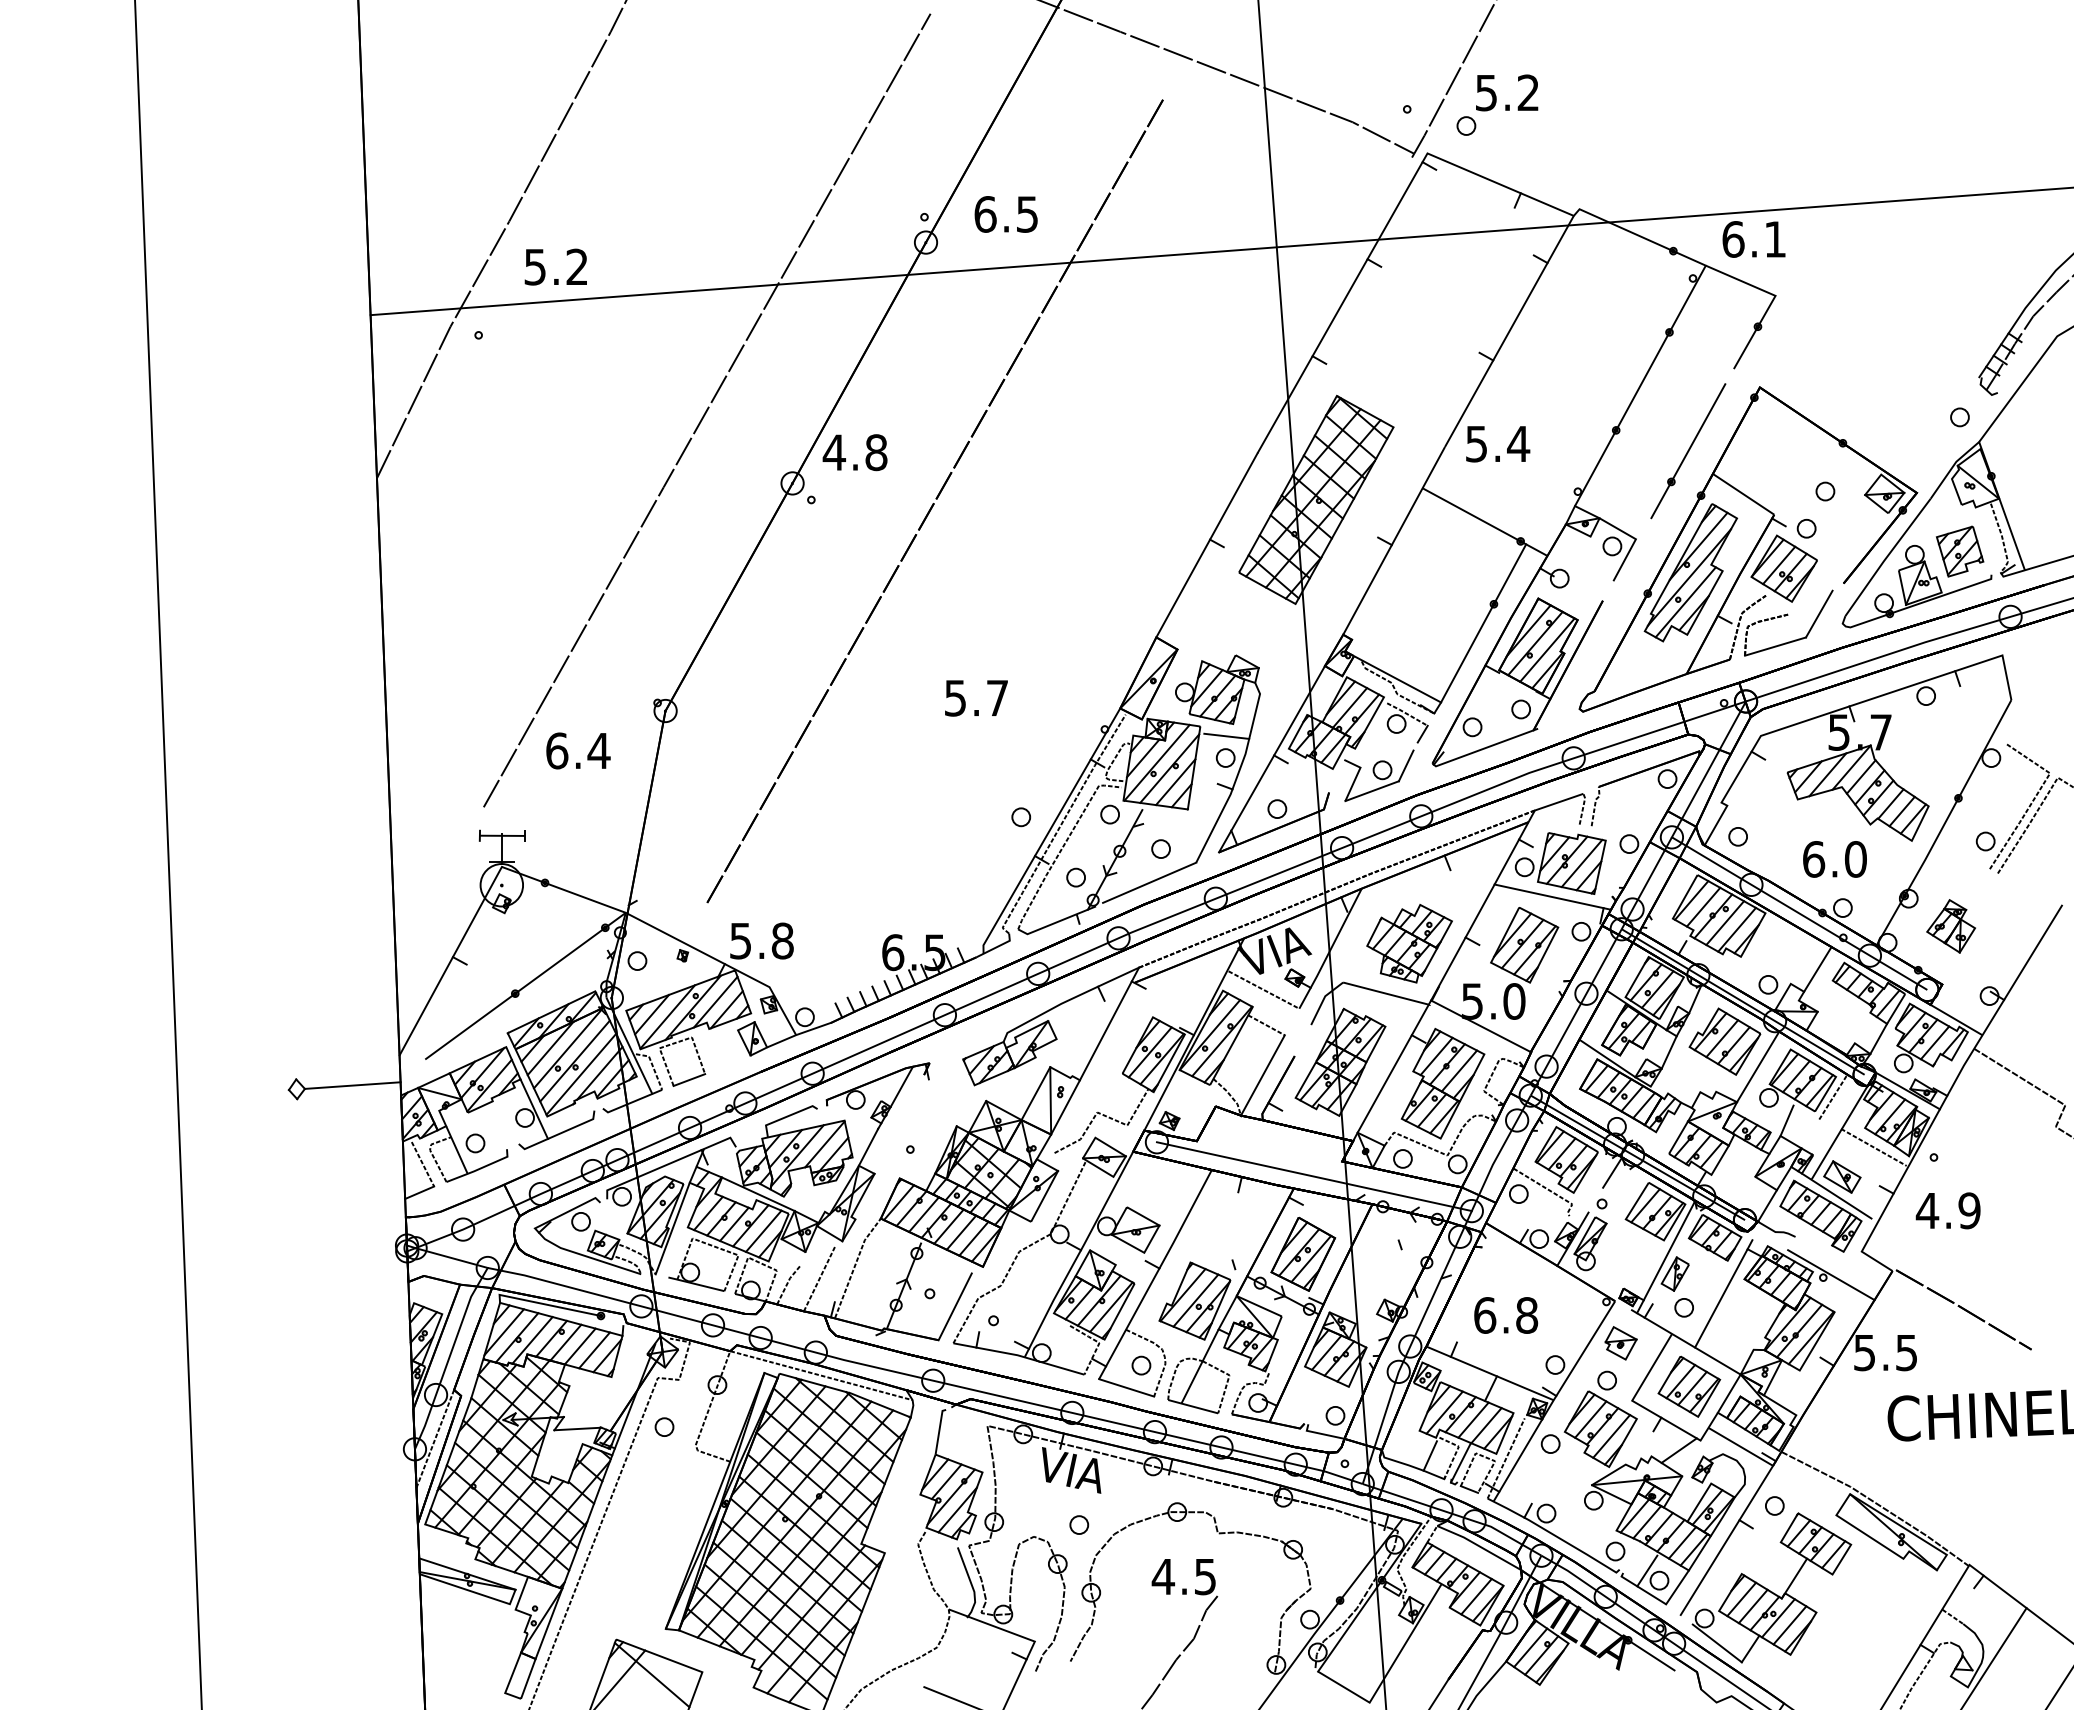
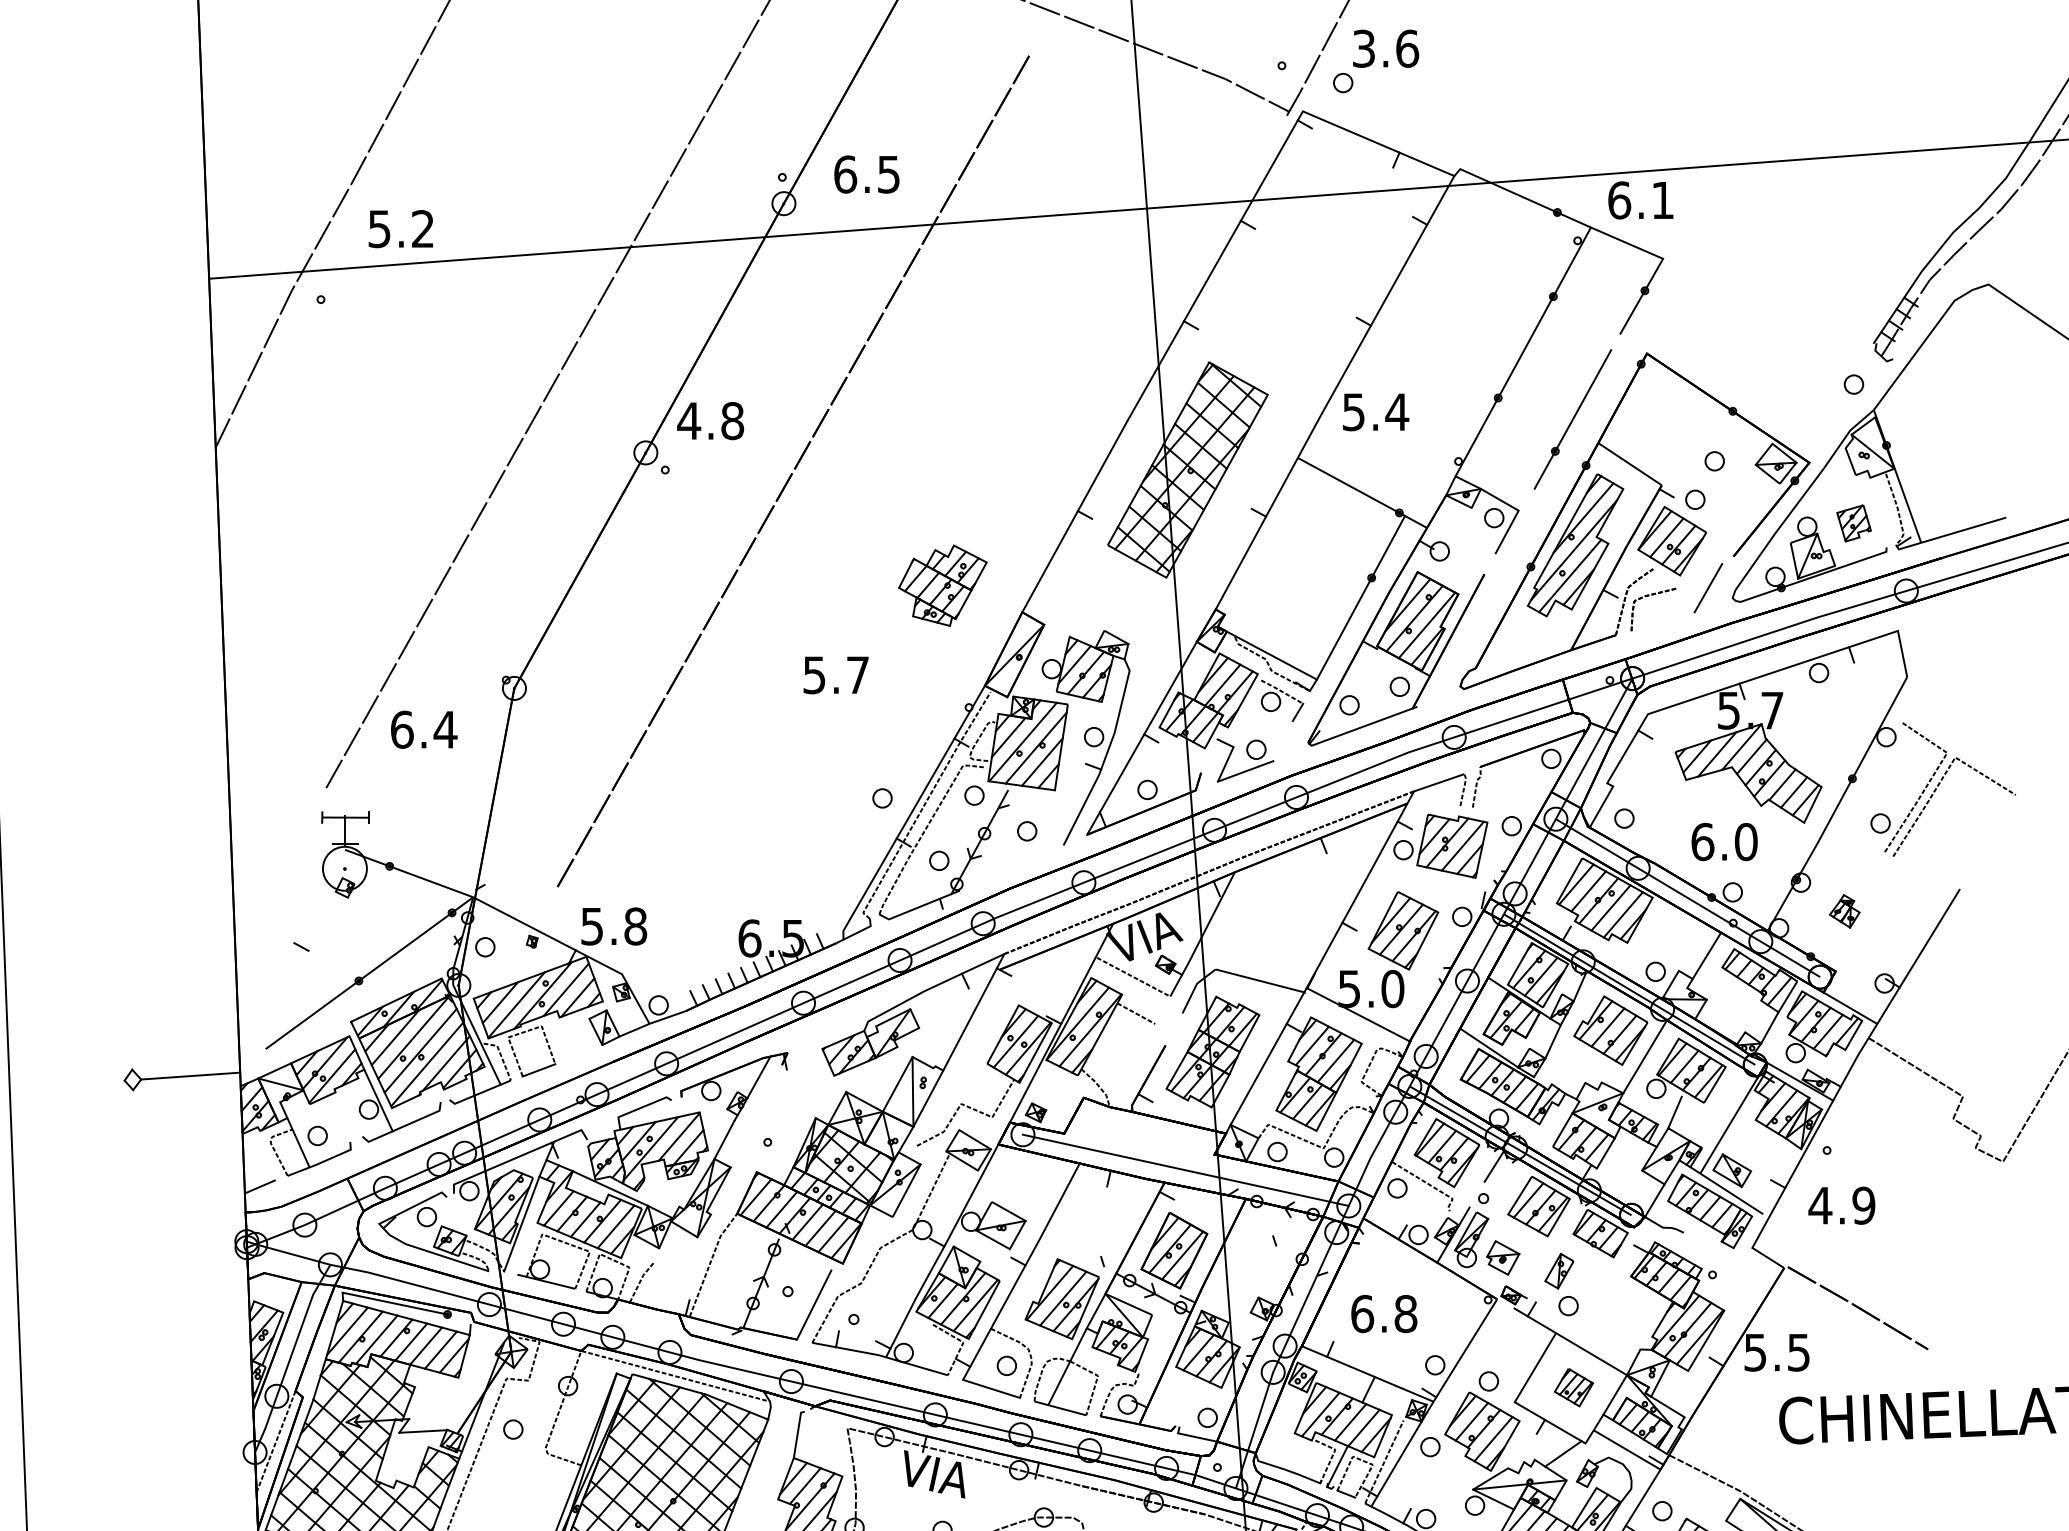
text: (1507, 92) -> (1385, 48), 5.2 -> 3.6
part: (1959, 551) -> (1853, 523), size x0.7
line: (1775, 646) -> (1663, 621), removed
line: (1226, 735) -> (1094, 713), removed
line: (1405, 765) -> (1280, 744), removed
line: (1149, 882) -> (1015, 865), removed
line: (1552, 896) -> (1432, 880), removed
part: (1950, 926) -> (1844, 911), size x0.6
part: (1409, 943) -> (942, 585), moved
line: (450, 960) -> (291, 946), removed
line: (1262, 1075) -> (1132, 1065), removed
line: (1833, 1096) -> (1723, 1087), removed
line: (1873, 1146) -> (1764, 1139), removed
line: (422, 1164) -> (262, 1157), removed
line: (1666, 1257) -> (1550, 1254), removed
line: (1831, 1275) -> (1721, 1272), removed
line: (819, 1278) -> (673, 1275), removed
line: (1723, 1293) -> (1609, 1291), removed
part: (1620, 1343) -> (1502, 1258), moved
part: (1689, 1386) -> (1574, 1387), size x0.6
line: (1429, 1455) -> (1305, 1458), removed

